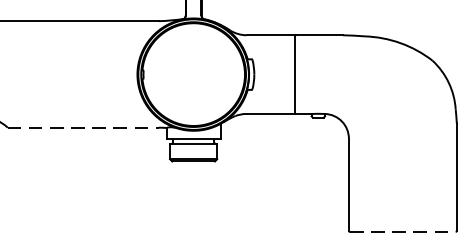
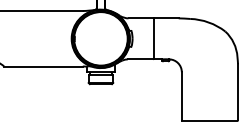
line: (83, 127) -> (43, 66), dashed -> solid
line: (402, 231) -> (209, 120), dashed -> solid

